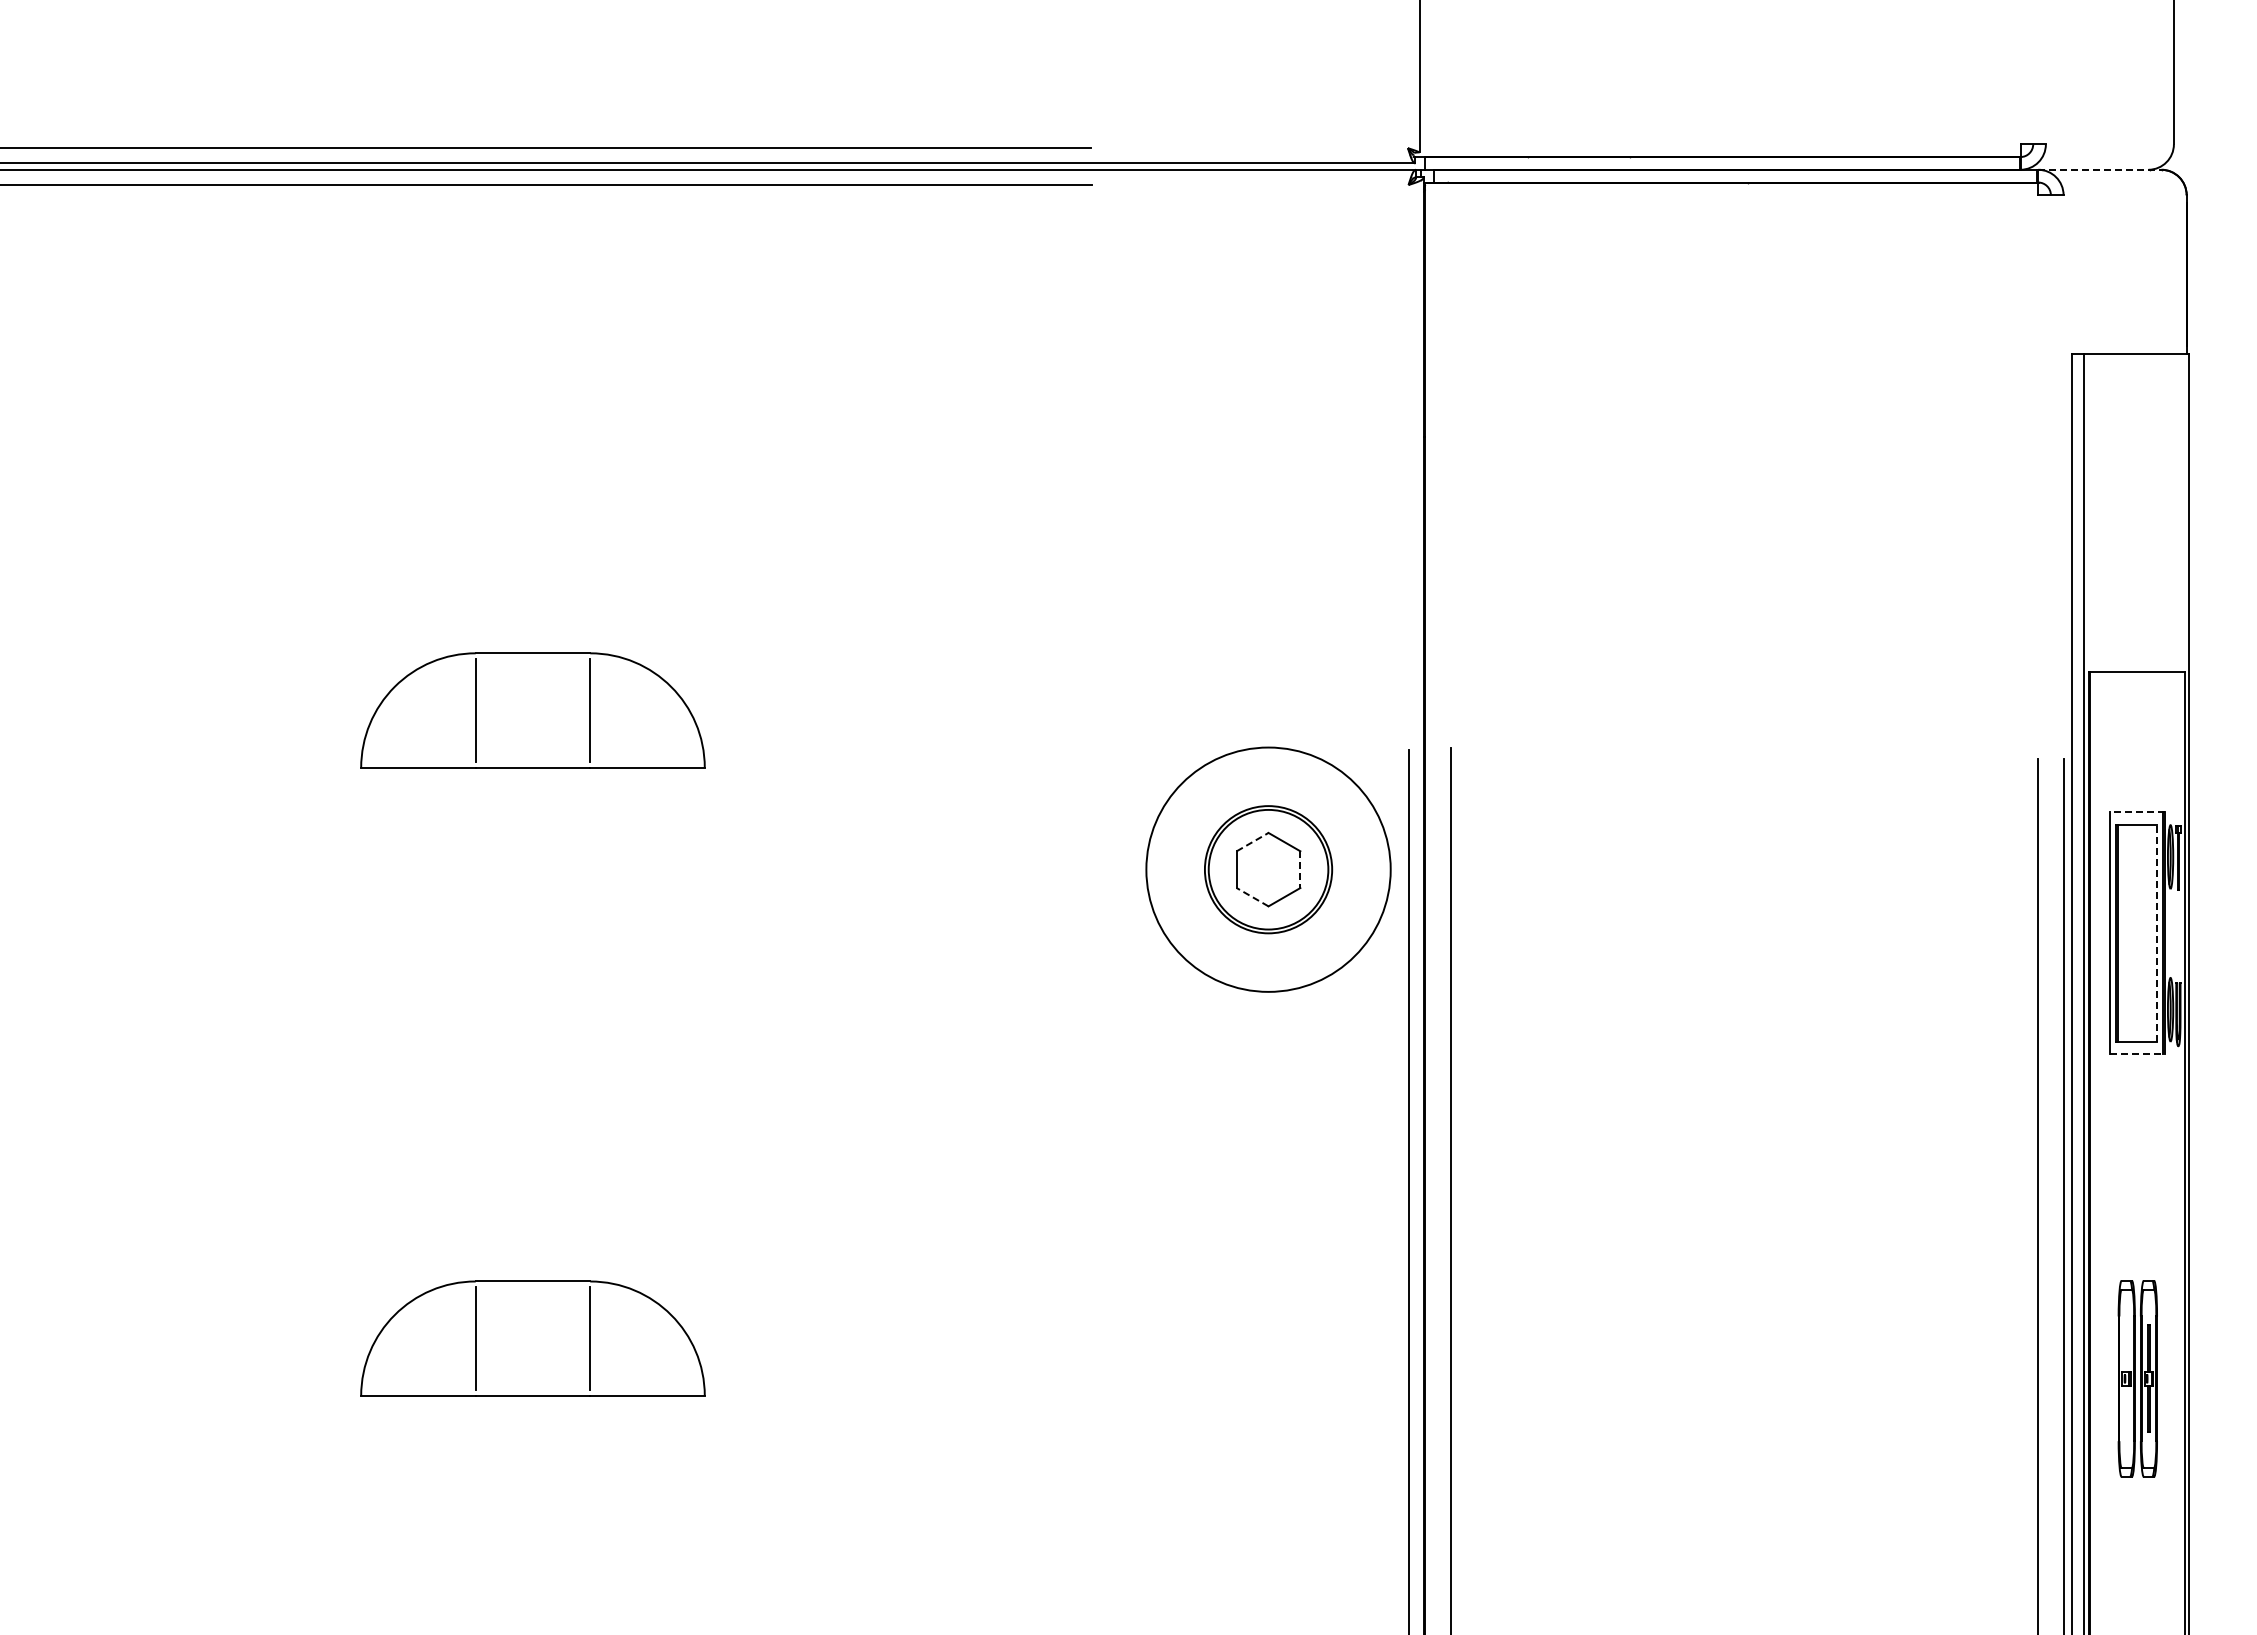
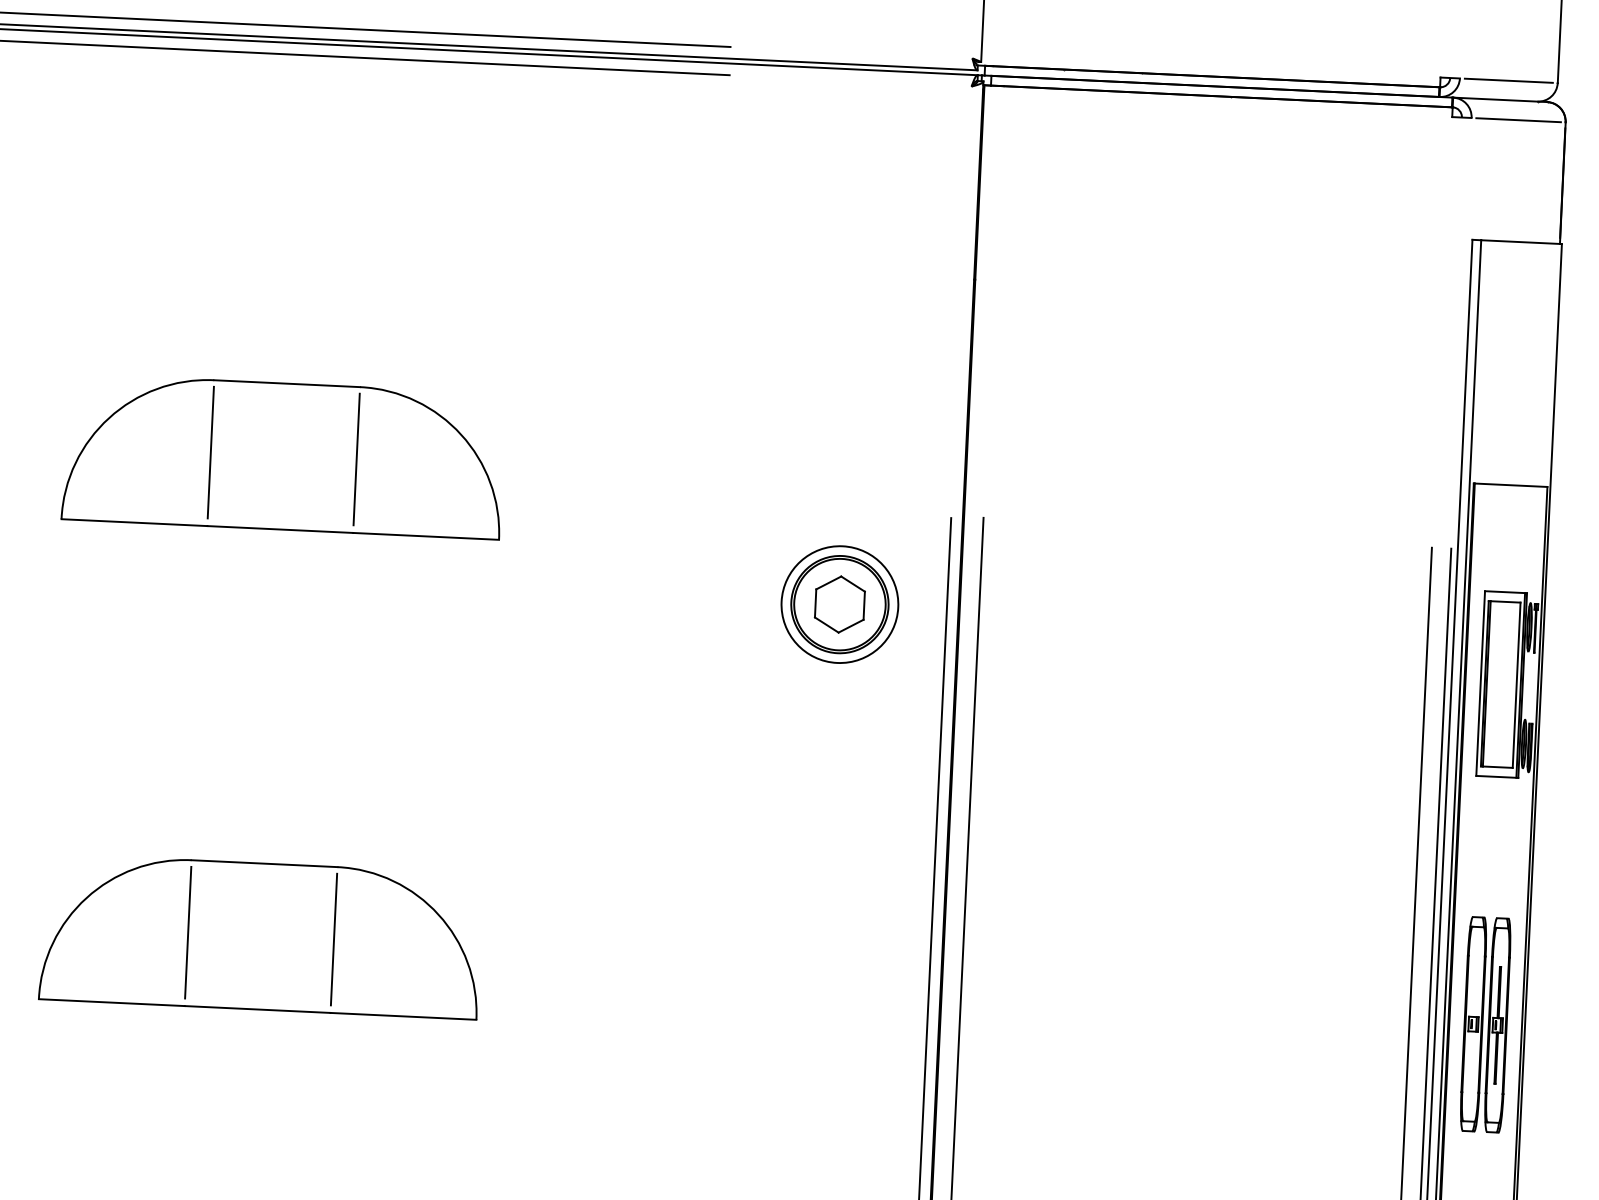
line: (2109, 144) -> (1508, 80), added
line: (2099, 169) -> (1499, 99), dashed -> solid
line: (2124, 195) -> (1518, 120), added
part: (532, 710) -> (283, 456), size x1.67
line: (2137, 812) -> (1505, 592), dashed -> solid
line: (1253, 841) -> (829, 582), dashed -> solid
circle: (1268, 869) -> (839, 604), size x0.62
line: (1300, 870) -> (864, 606), dashed -> solid
line: (1252, 896) -> (826, 624), dashed -> solid
line: (2157, 932) -> (1516, 684), dashed -> solid
line: (2138, 1054) -> (1497, 777), dashed -> solid
part: (532, 1338) -> (260, 936), size x1.67
part: (2137, 1378) -> (1485, 1024), size x1.43

